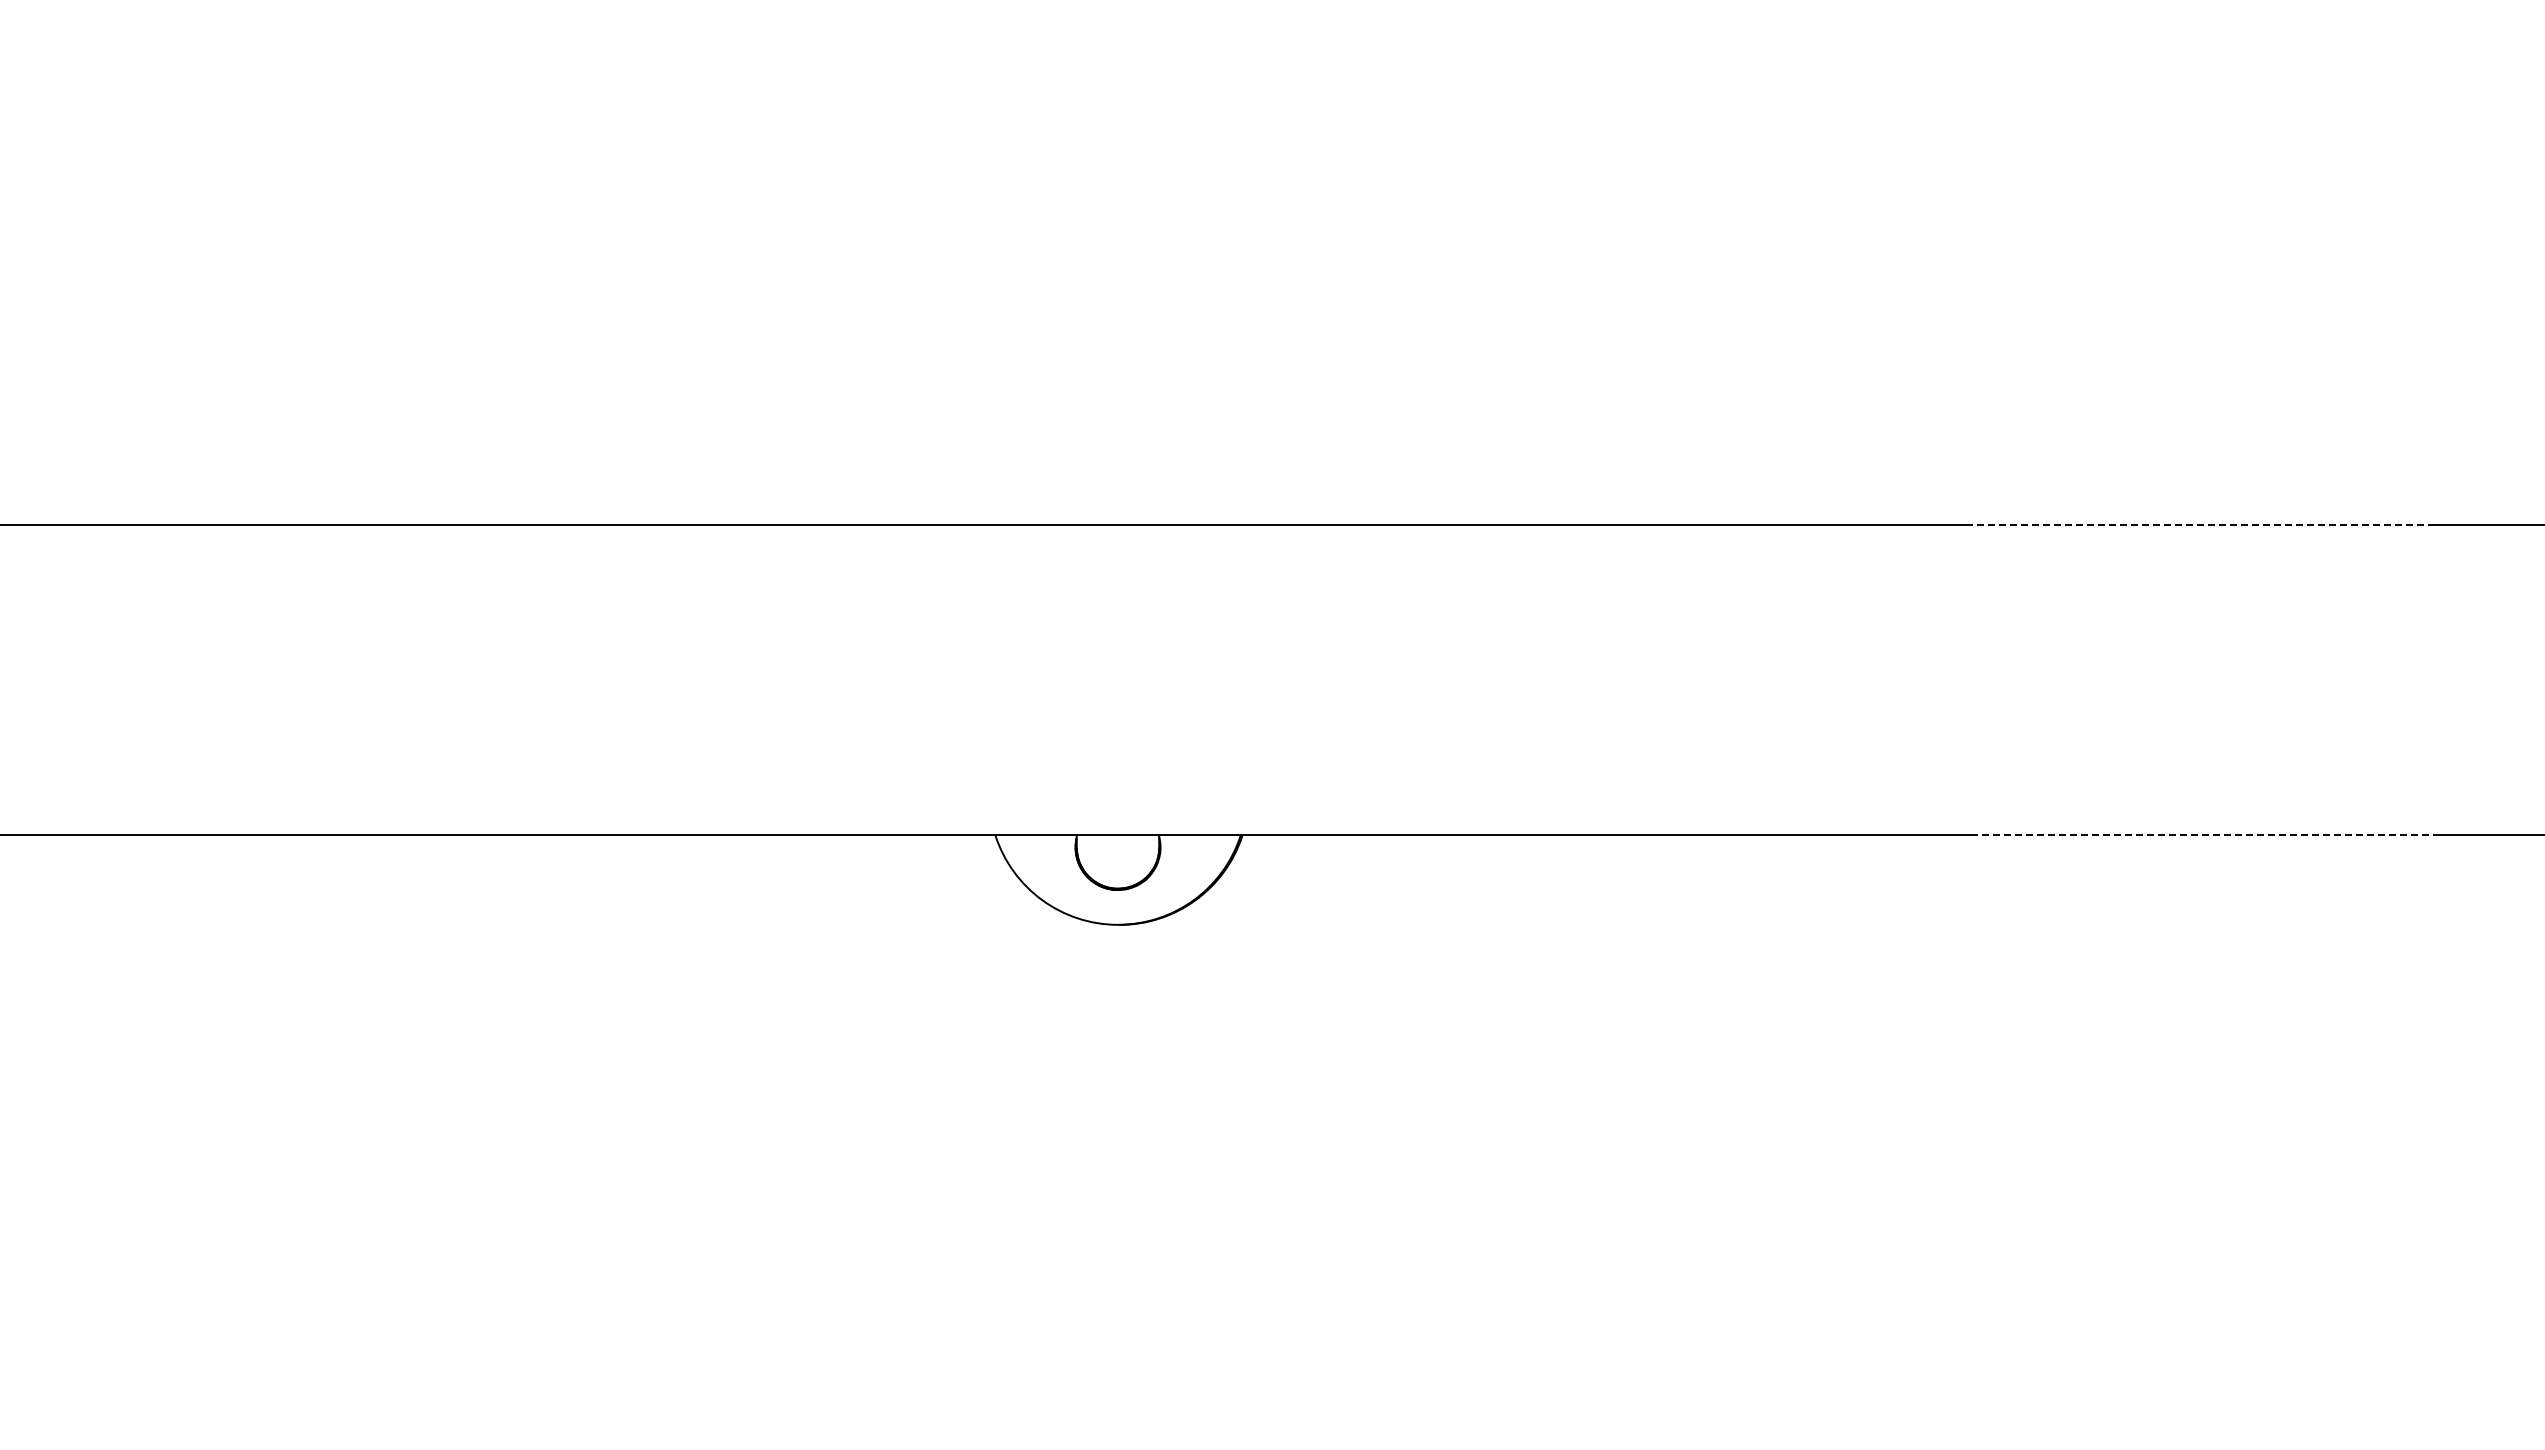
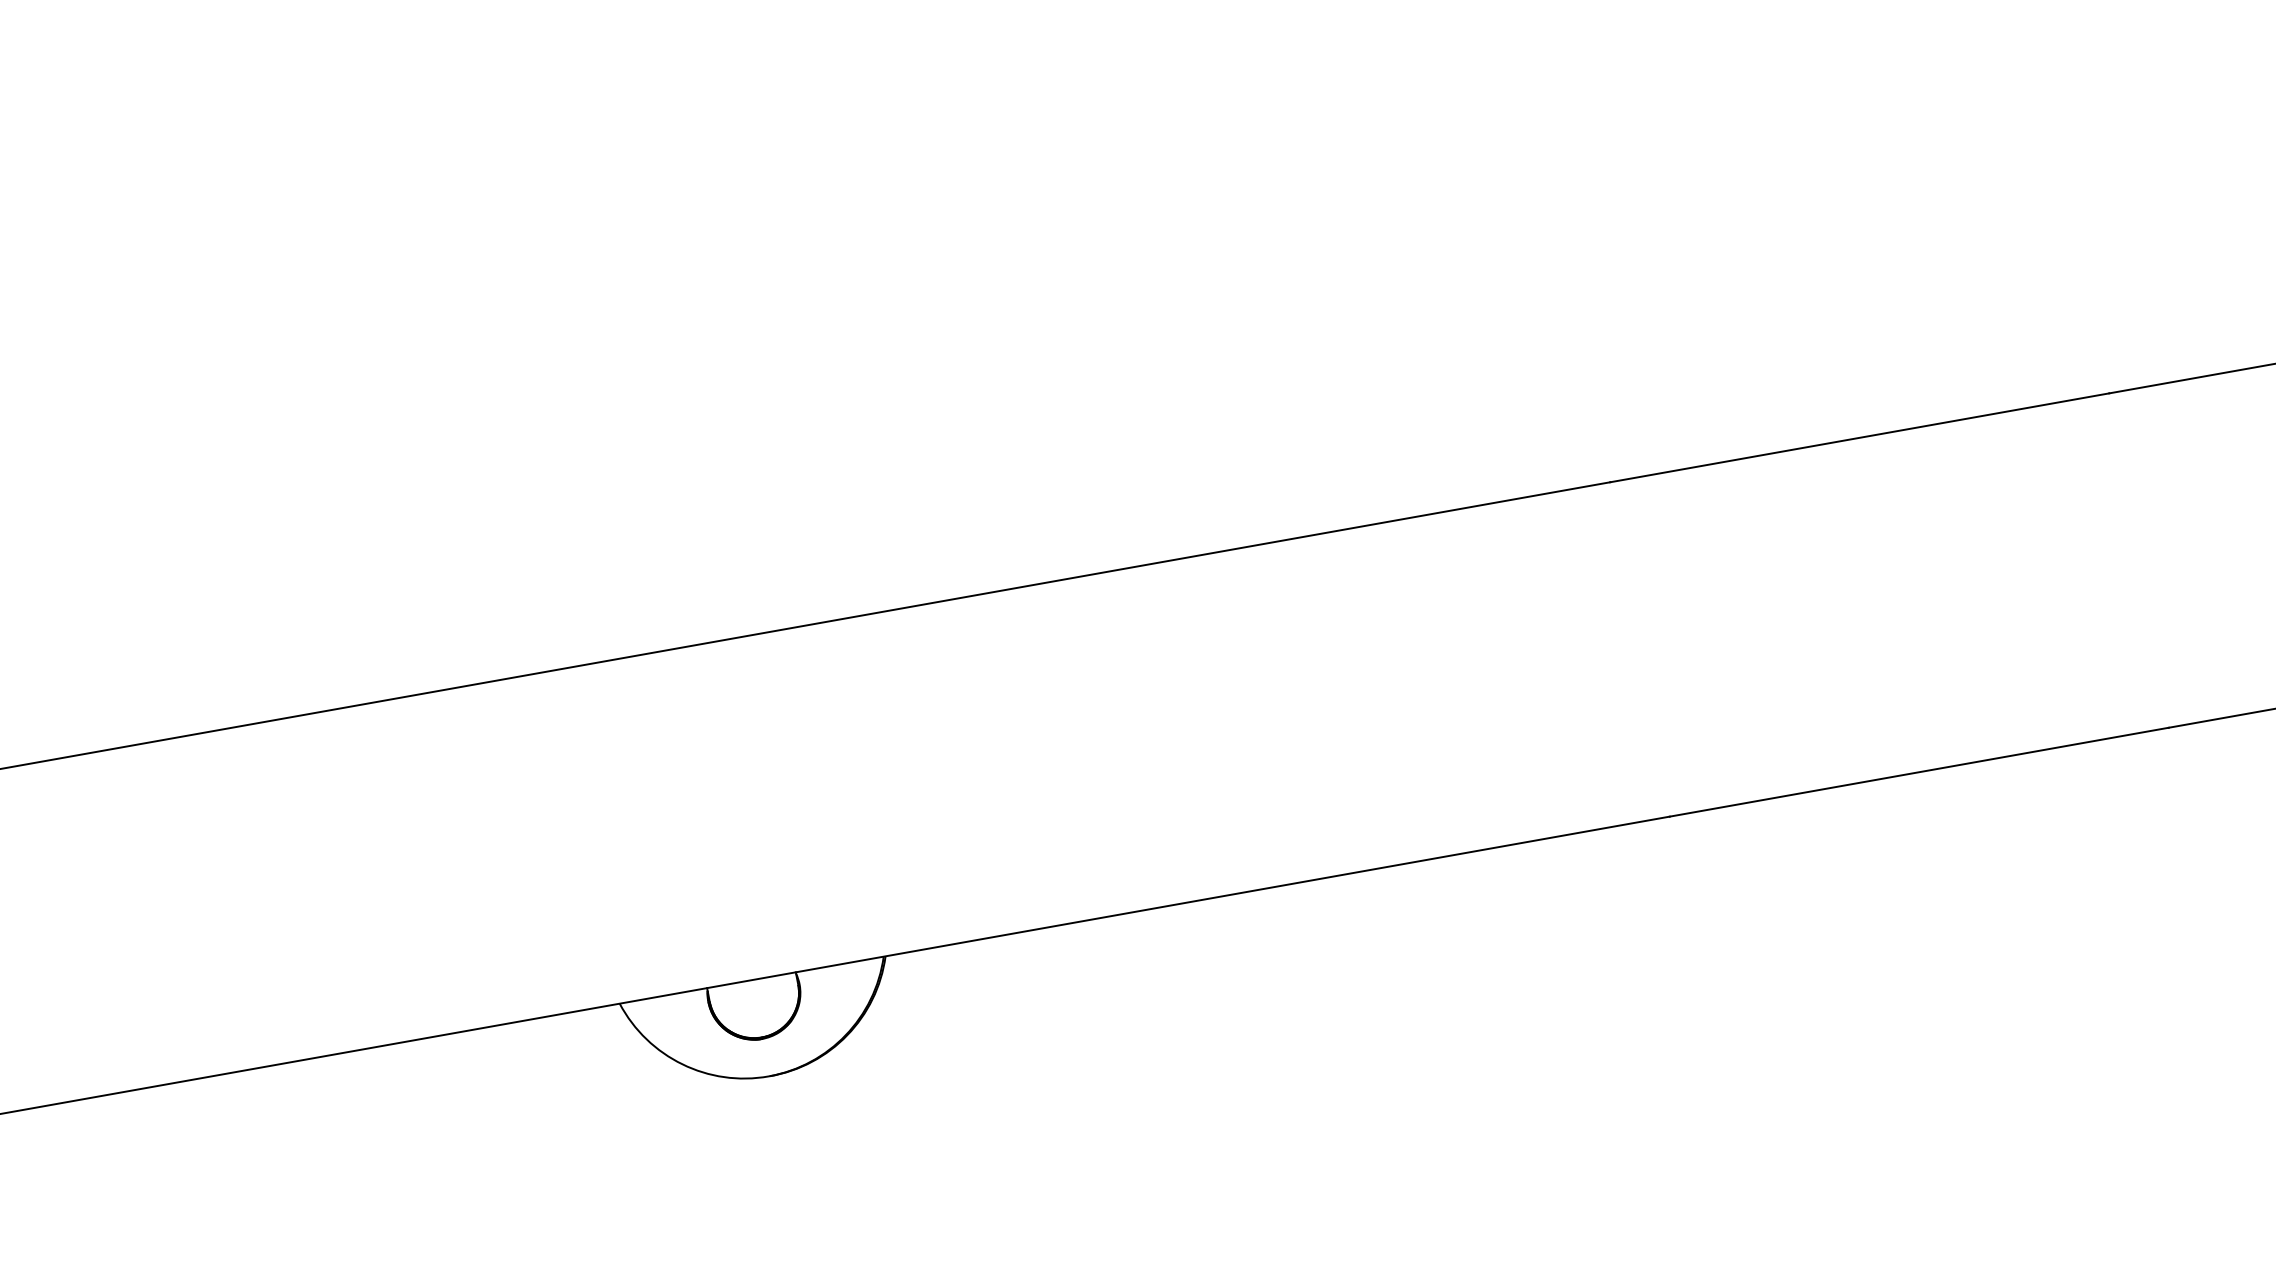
line: (2203, 524) -> (1860, 437), dashed -> solid
line: (2203, 835) -> (1919, 772), dashed -> solid

